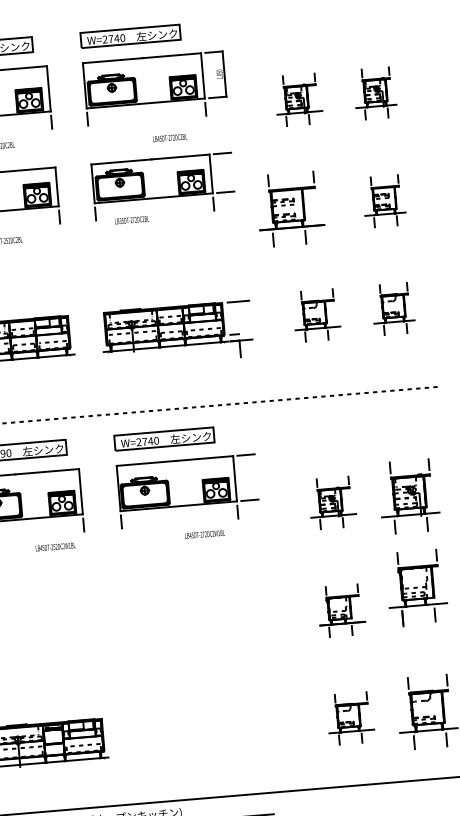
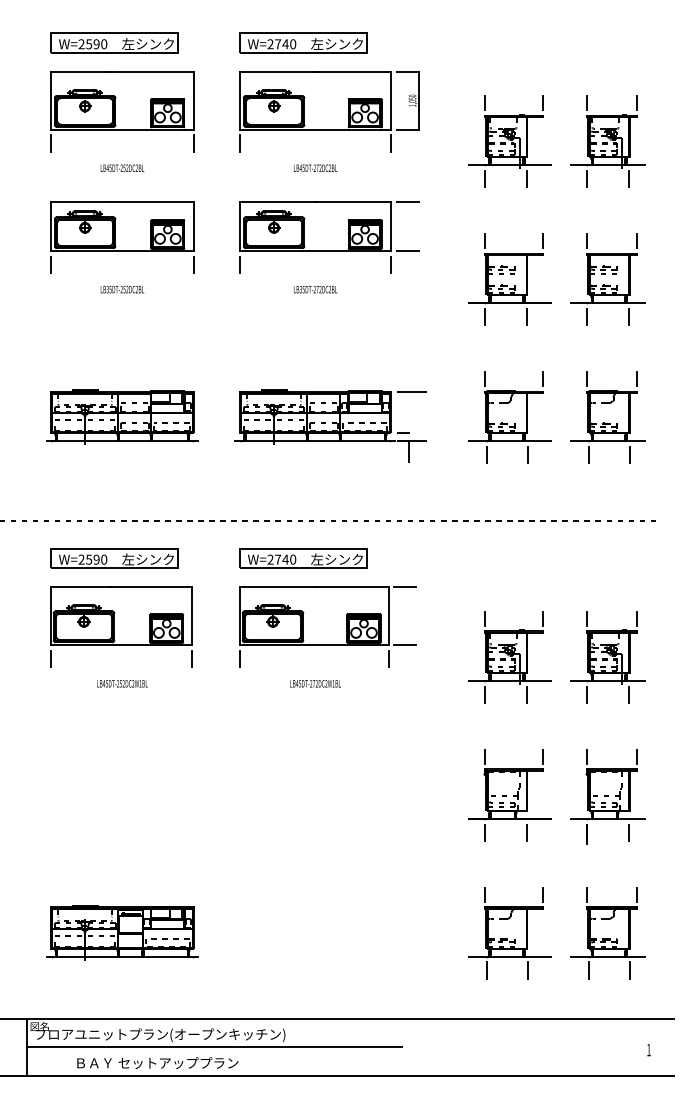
part: (374, 93) -> (607, 141), size x1.43
part: (298, 99) -> (509, 141), size x1.43
text: (169, 137) -> (315, 167), moved
part: (383, 201) -> (607, 279), size x1.43
part: (290, 209) -> (509, 279), moved
text: (132, 220) -> (315, 289), moved
part: (392, 309) -> (607, 417), size x1.43
part: (316, 315) -> (509, 417), size x1.43
part: (332, 503) -> (509, 657), size x1.43
text: (204, 534) -> (315, 683), moved
text: (55, 546) -> (122, 683), moved
part: (416, 588) -> (607, 796), moved
part: (341, 610) -> (509, 795), size x1.43
part: (350, 718) -> (509, 933), size x1.43

